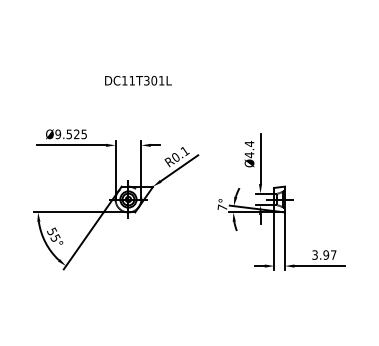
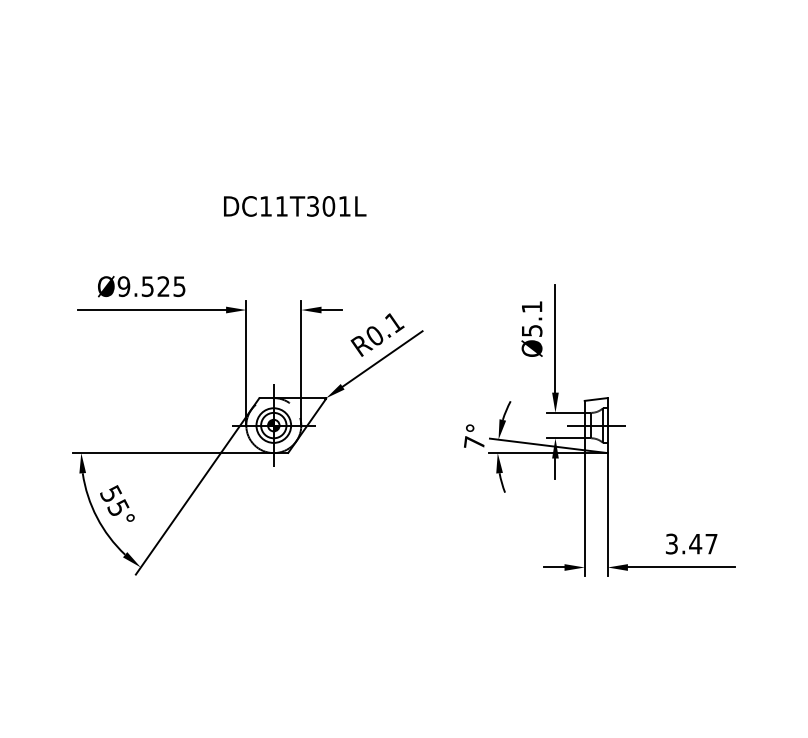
text: (138, 80) -> (295, 205), moved
text: (249, 149) -> (531, 318), Ø4.4 -> Ø5.1
text: (326, 254) -> (696, 542), 3.97 -> 3.47

